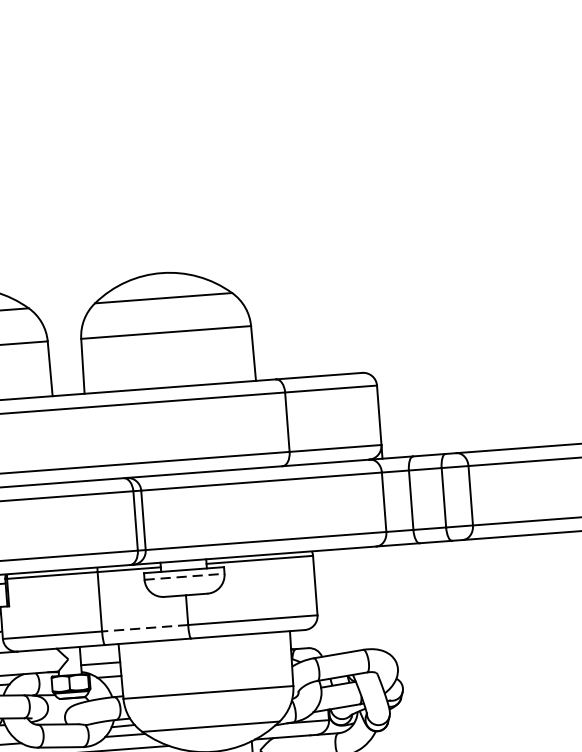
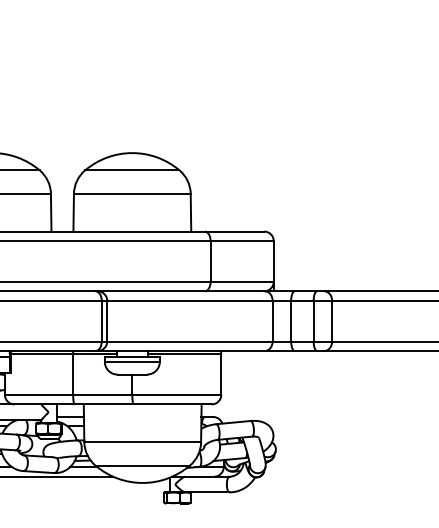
line: (184, 576) -> (132, 361), dashed -> solid
line: (144, 627) -> (102, 394), dashed -> solid

